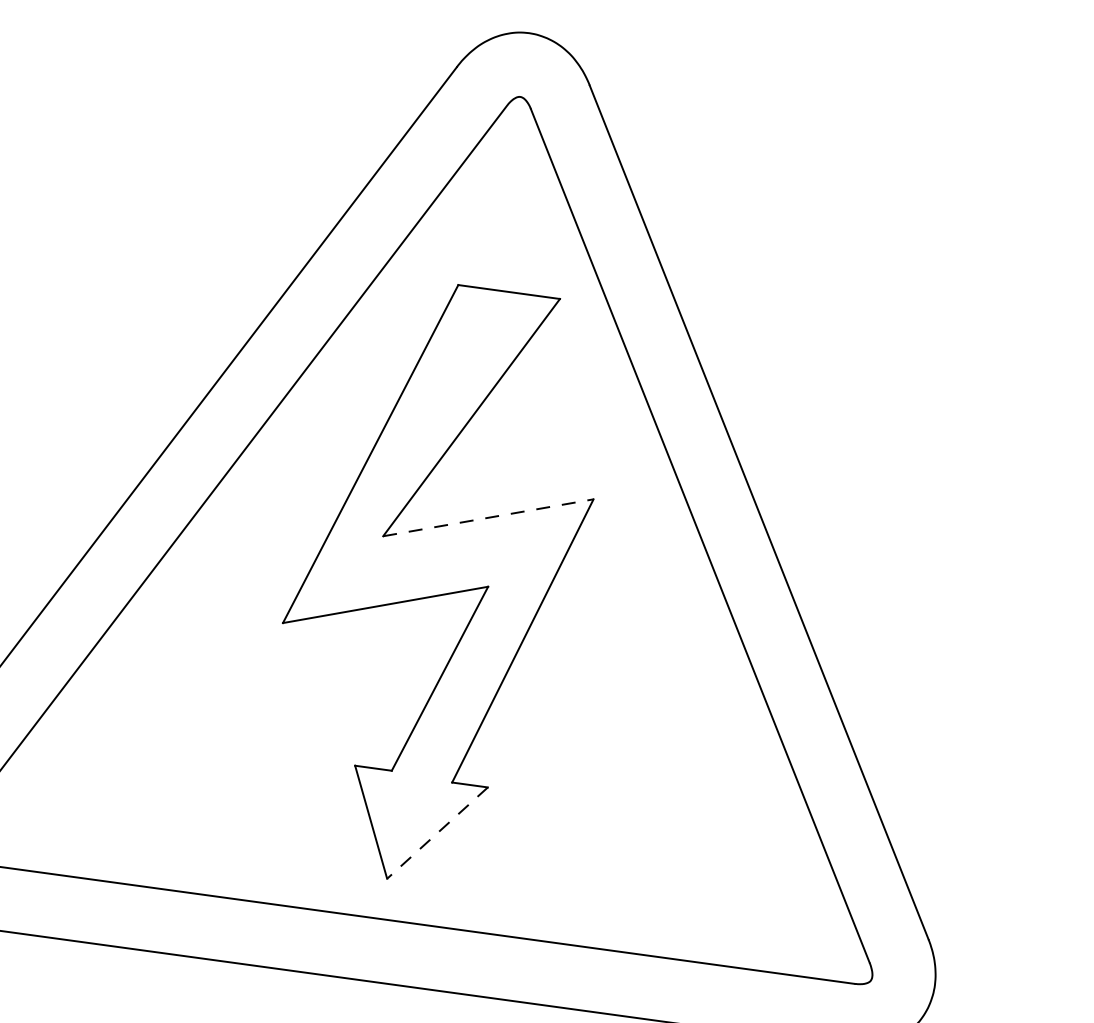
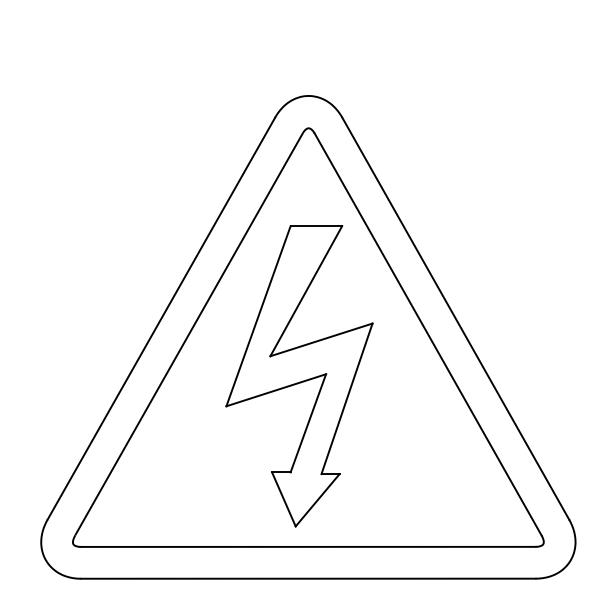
line: (488, 517) -> (321, 339), dashed -> solid
line: (437, 833) -> (317, 500), dashed -> solid

